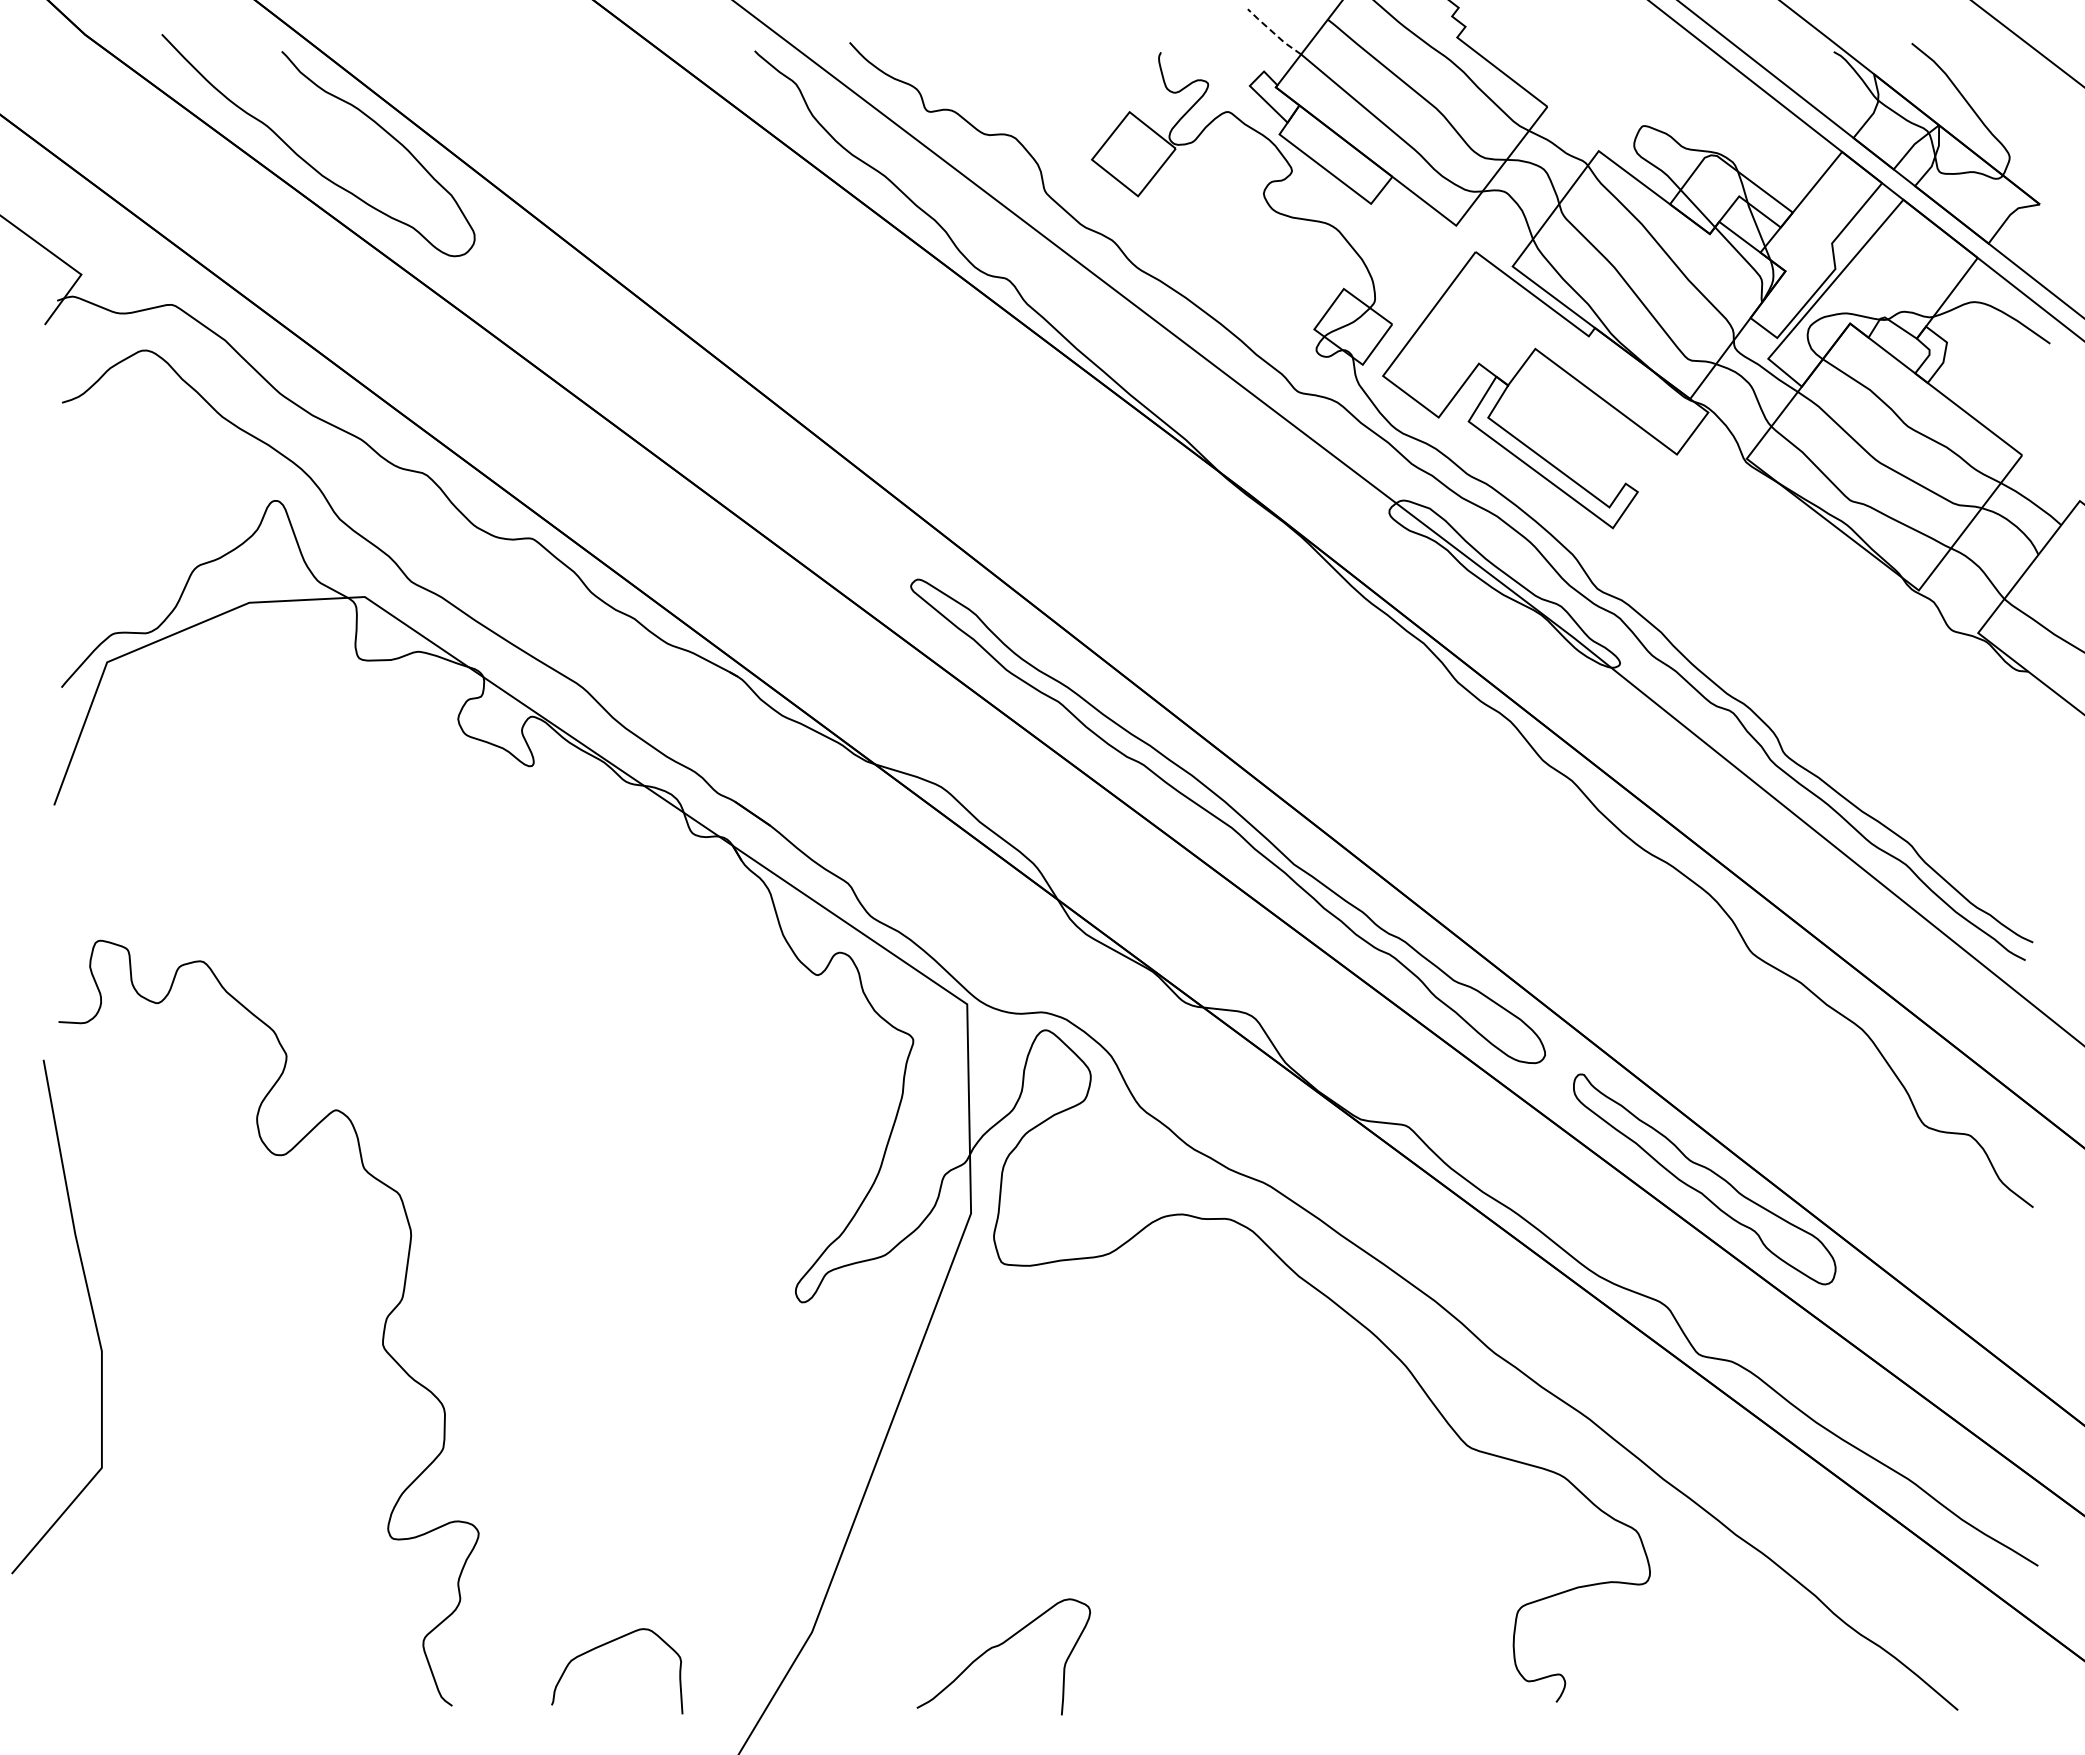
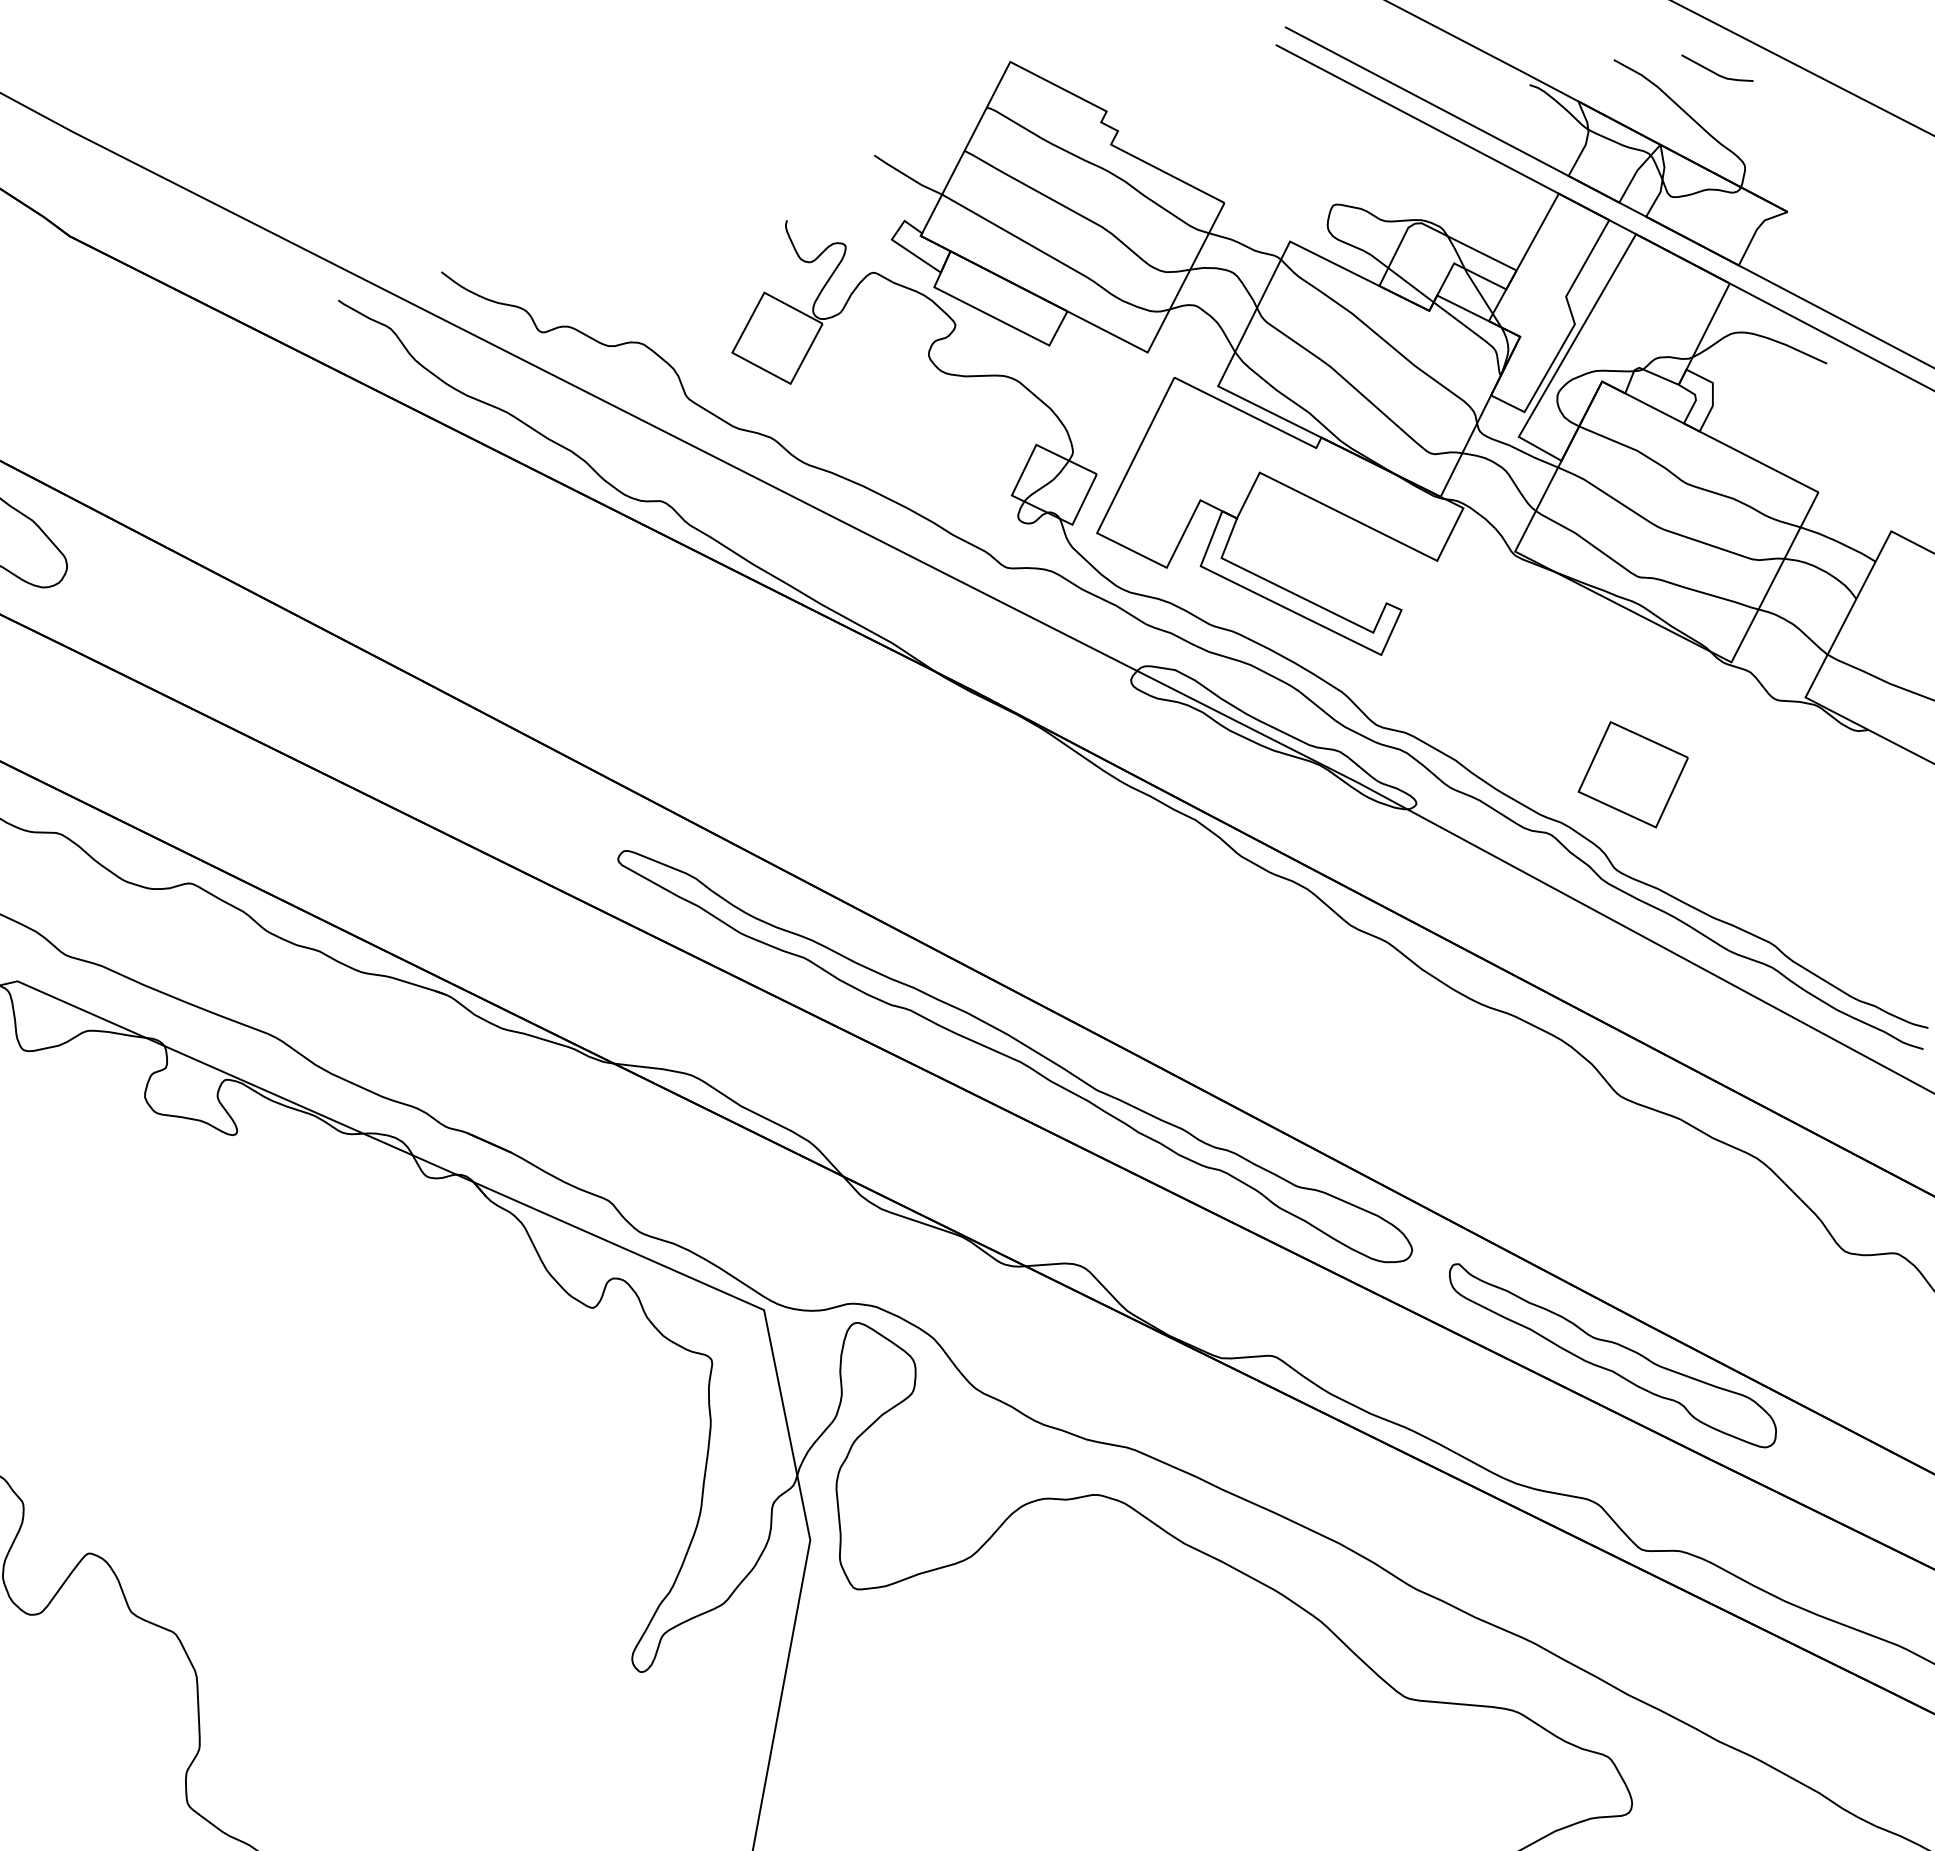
line: (1273, 33) -> (907, 177), dashed -> solid
line: (1999, 70) -> (1716, 72), added
part: (1814, 673) -> (1632, 774), added

